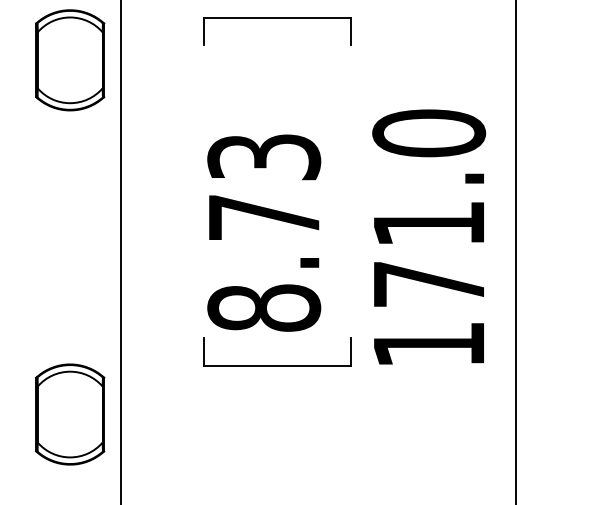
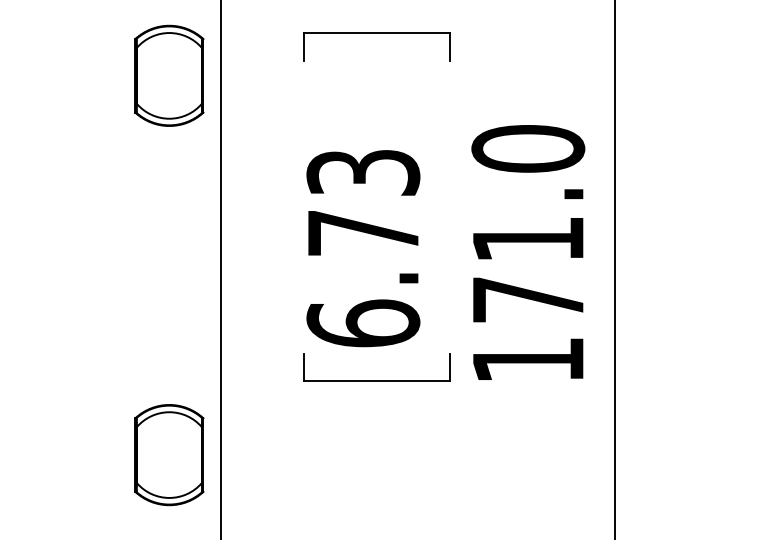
text: (264, 307) -> (363, 323), 8.73 -> 6.73
part: (70, 414) -> (169, 455), moved

